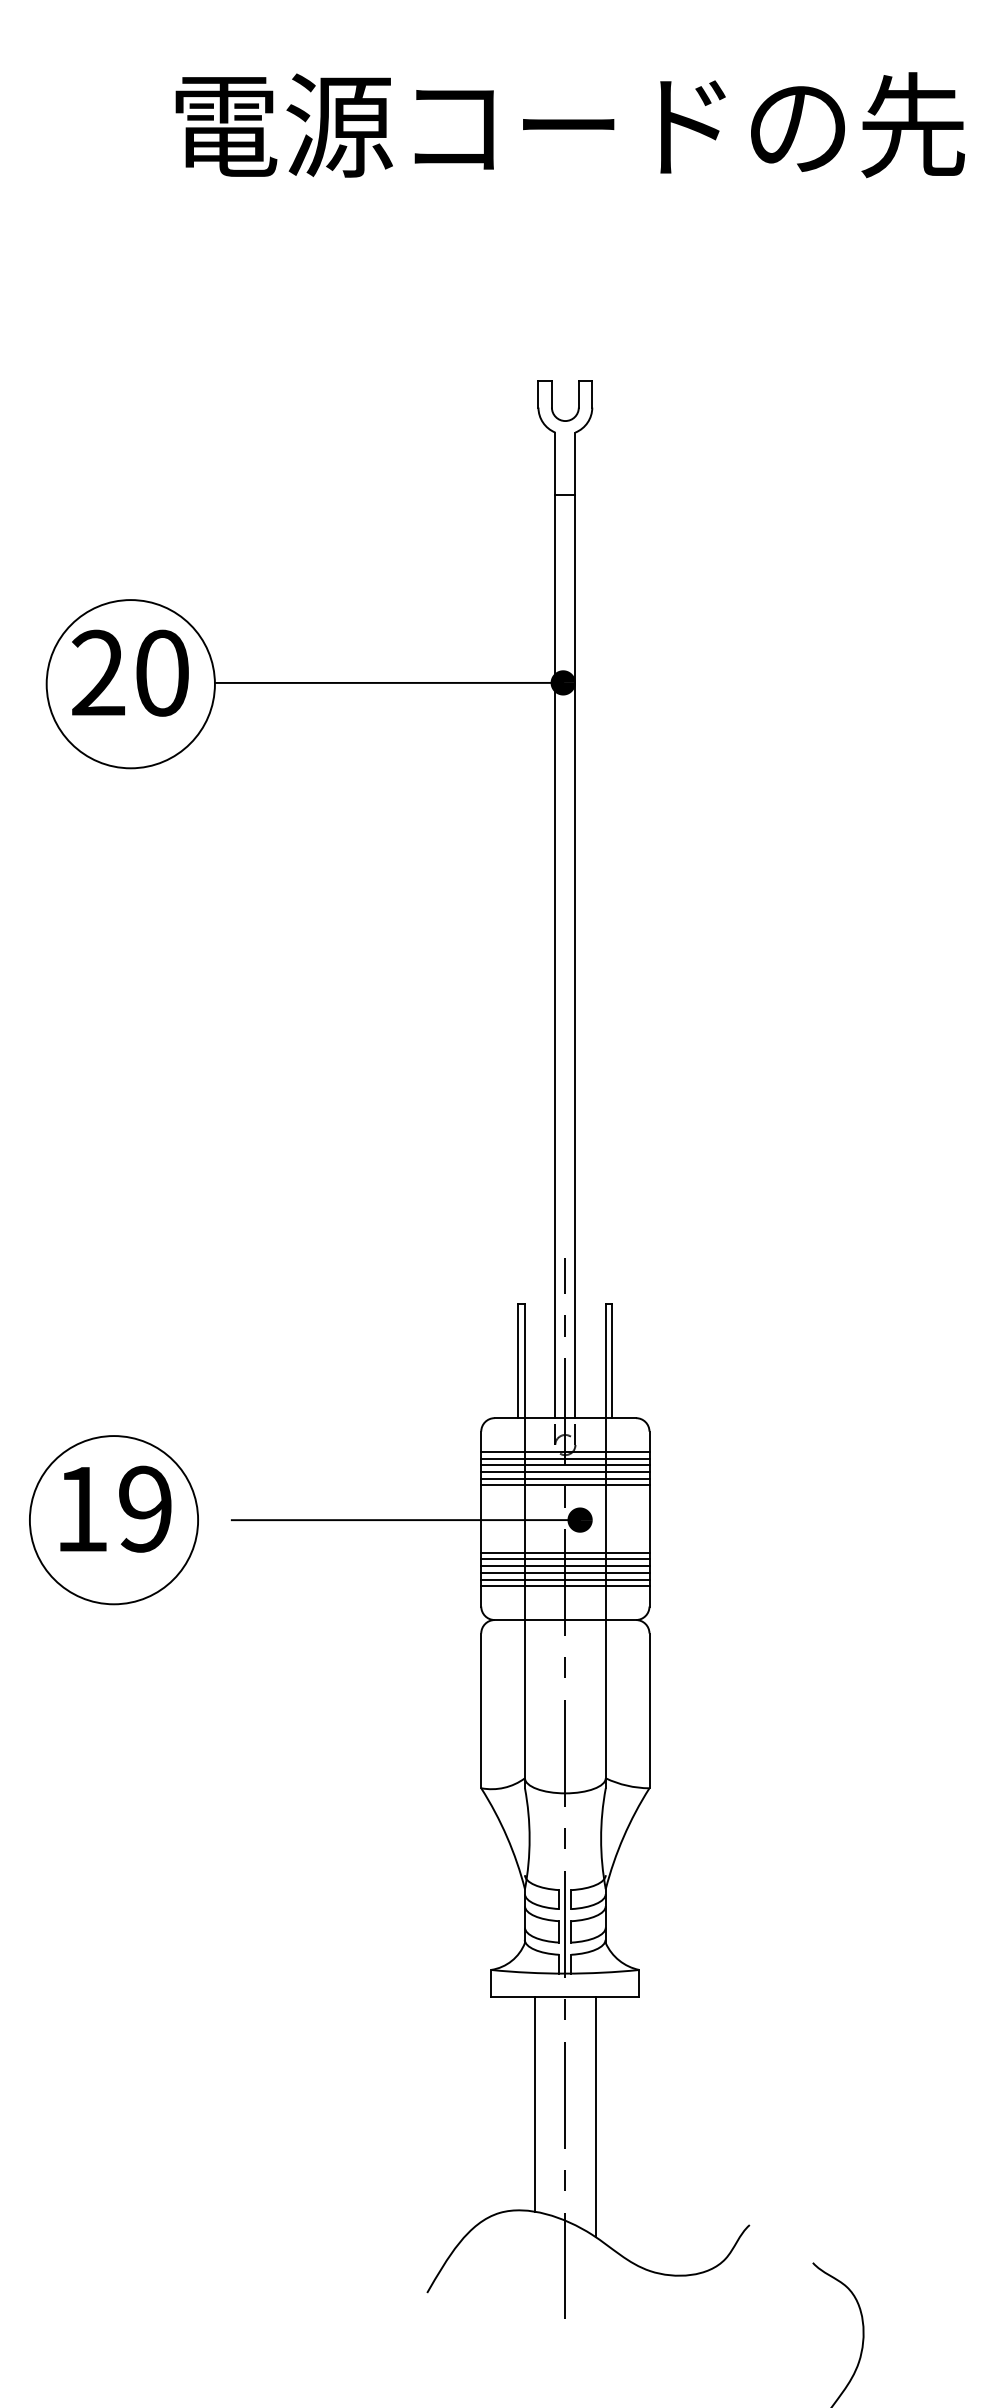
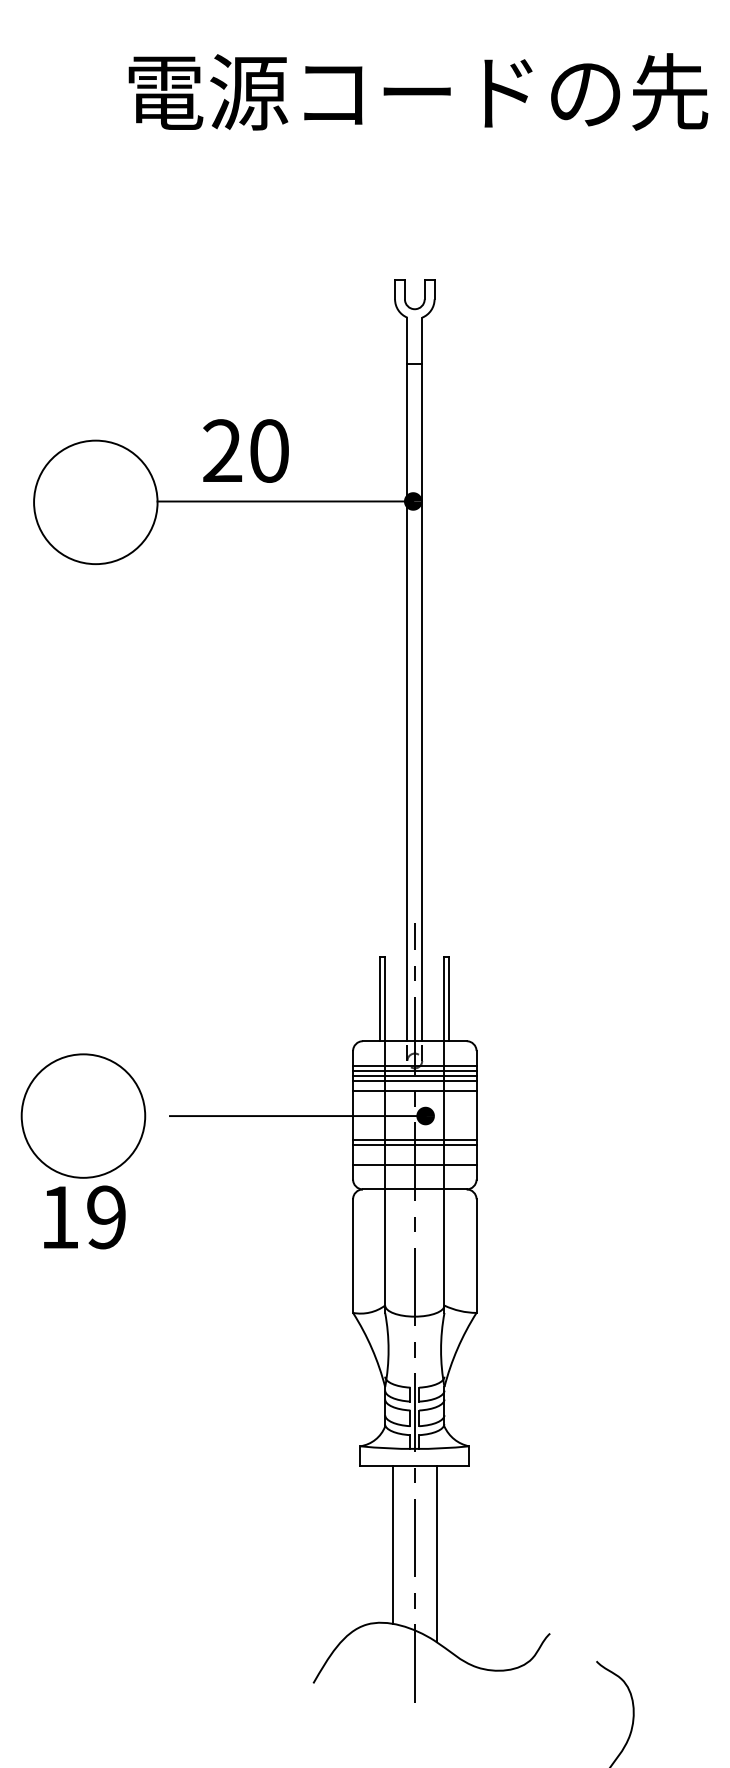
text: (130, 672) -> (246, 450), moved
line: (565, 1478) -> (414, 1085), removed
text: (115, 1508) -> (84, 1216), moved
line: (565, 1566) -> (414, 1150), removed
line: (565, 1572) -> (414, 1154), removed
line: (565, 1579) -> (414, 1159), removed

